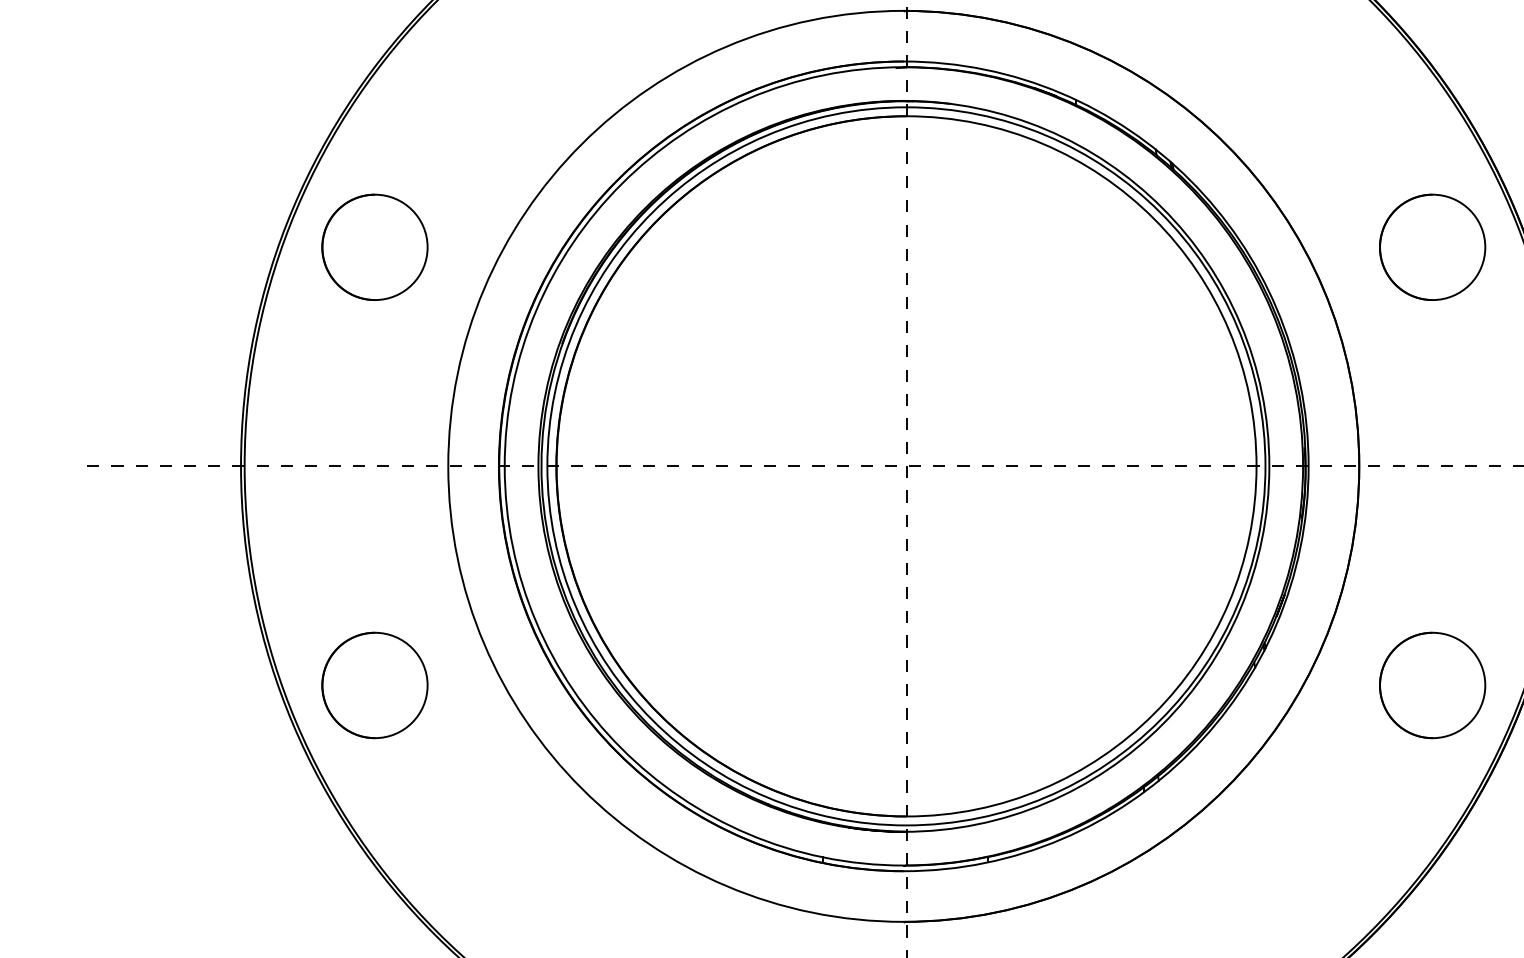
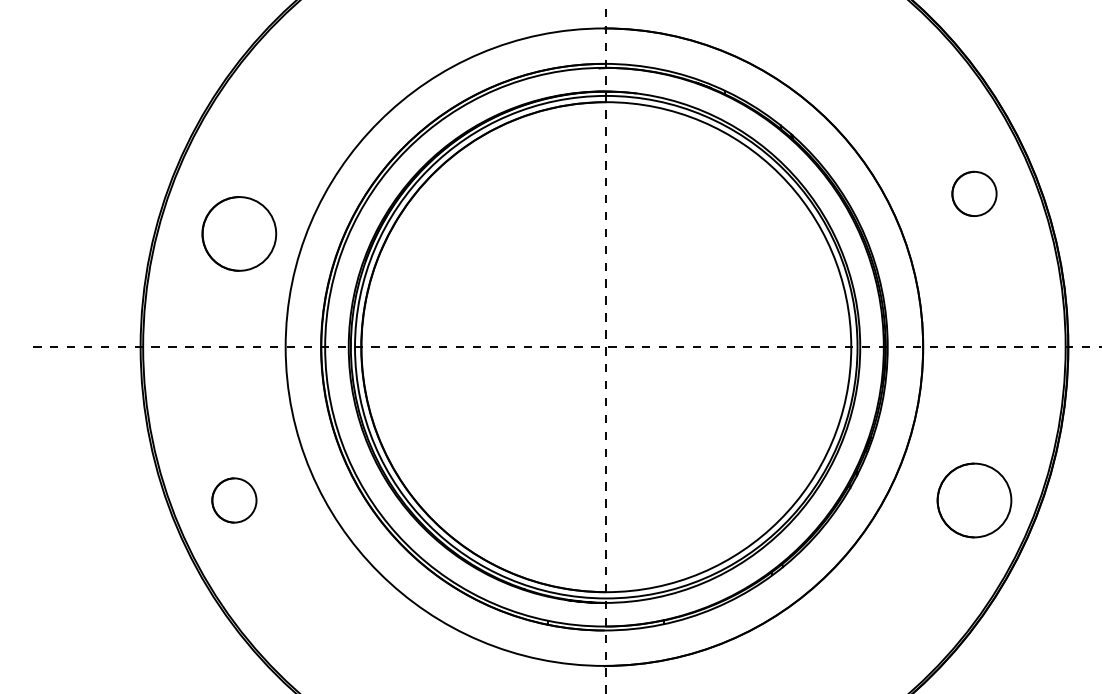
part: (375, 246) -> (239, 233), moved
part: (1432, 246) -> (974, 193), size x0.6
part: (375, 685) -> (234, 500), size x0.6

